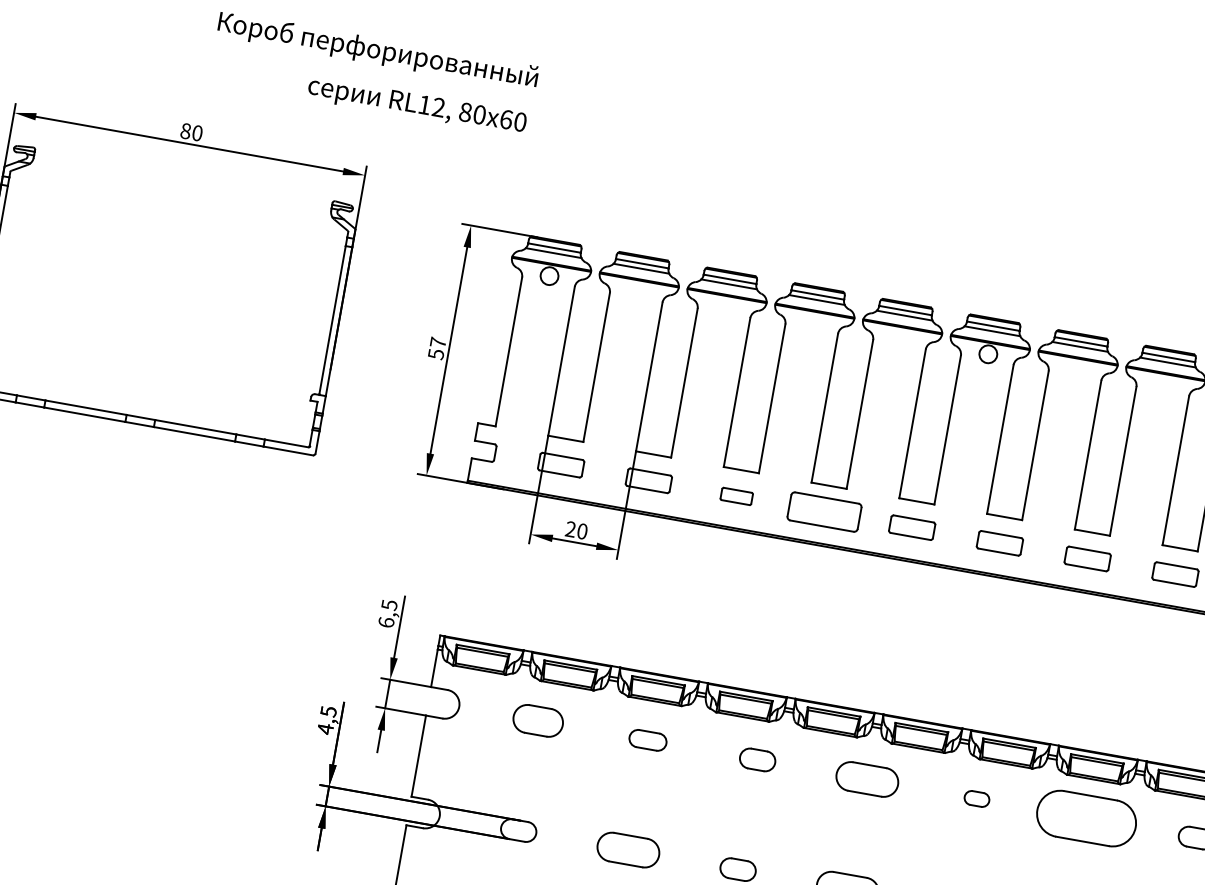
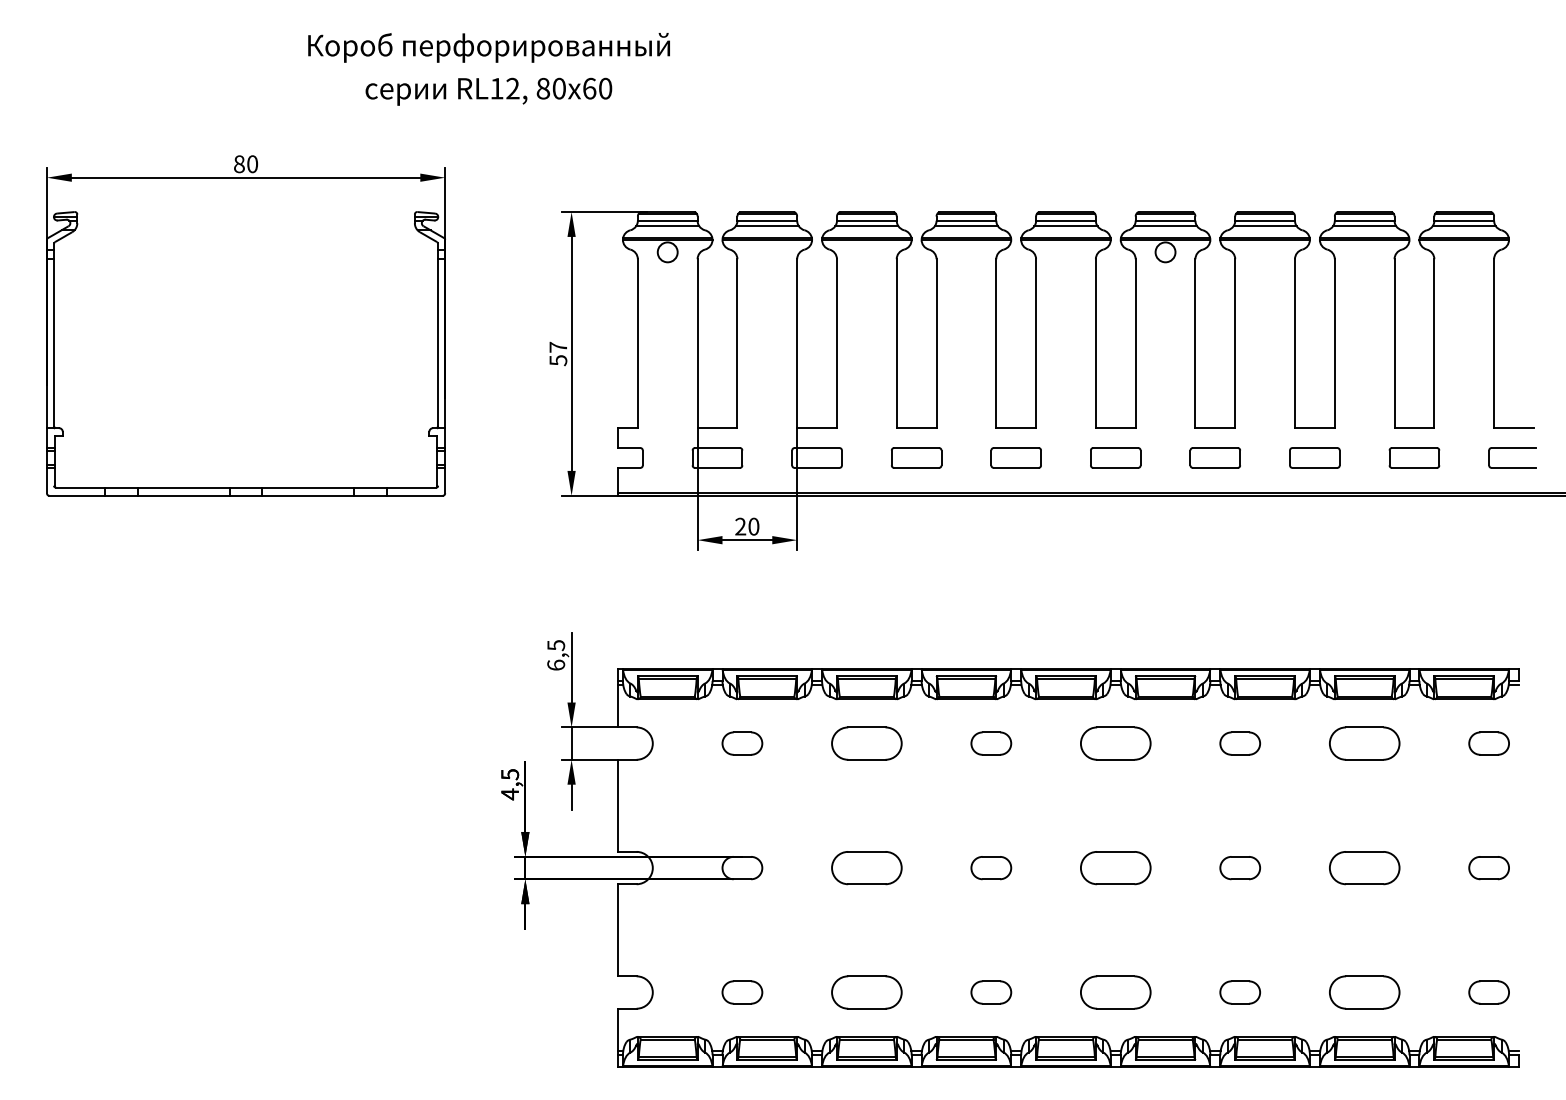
text: (377, 51) -> (488, 47), moved
part: (736, 496) -> (916, 457), size x1.43
part: (823, 511) -> (1015, 457), size x0.62
part: (538, 720) -> (742, 743), size x0.71
part: (647, 740) -> (866, 743), size x1.67
part: (976, 798) -> (1239, 743), size x1.43
part: (1086, 818) -> (1364, 743), size x0.62

